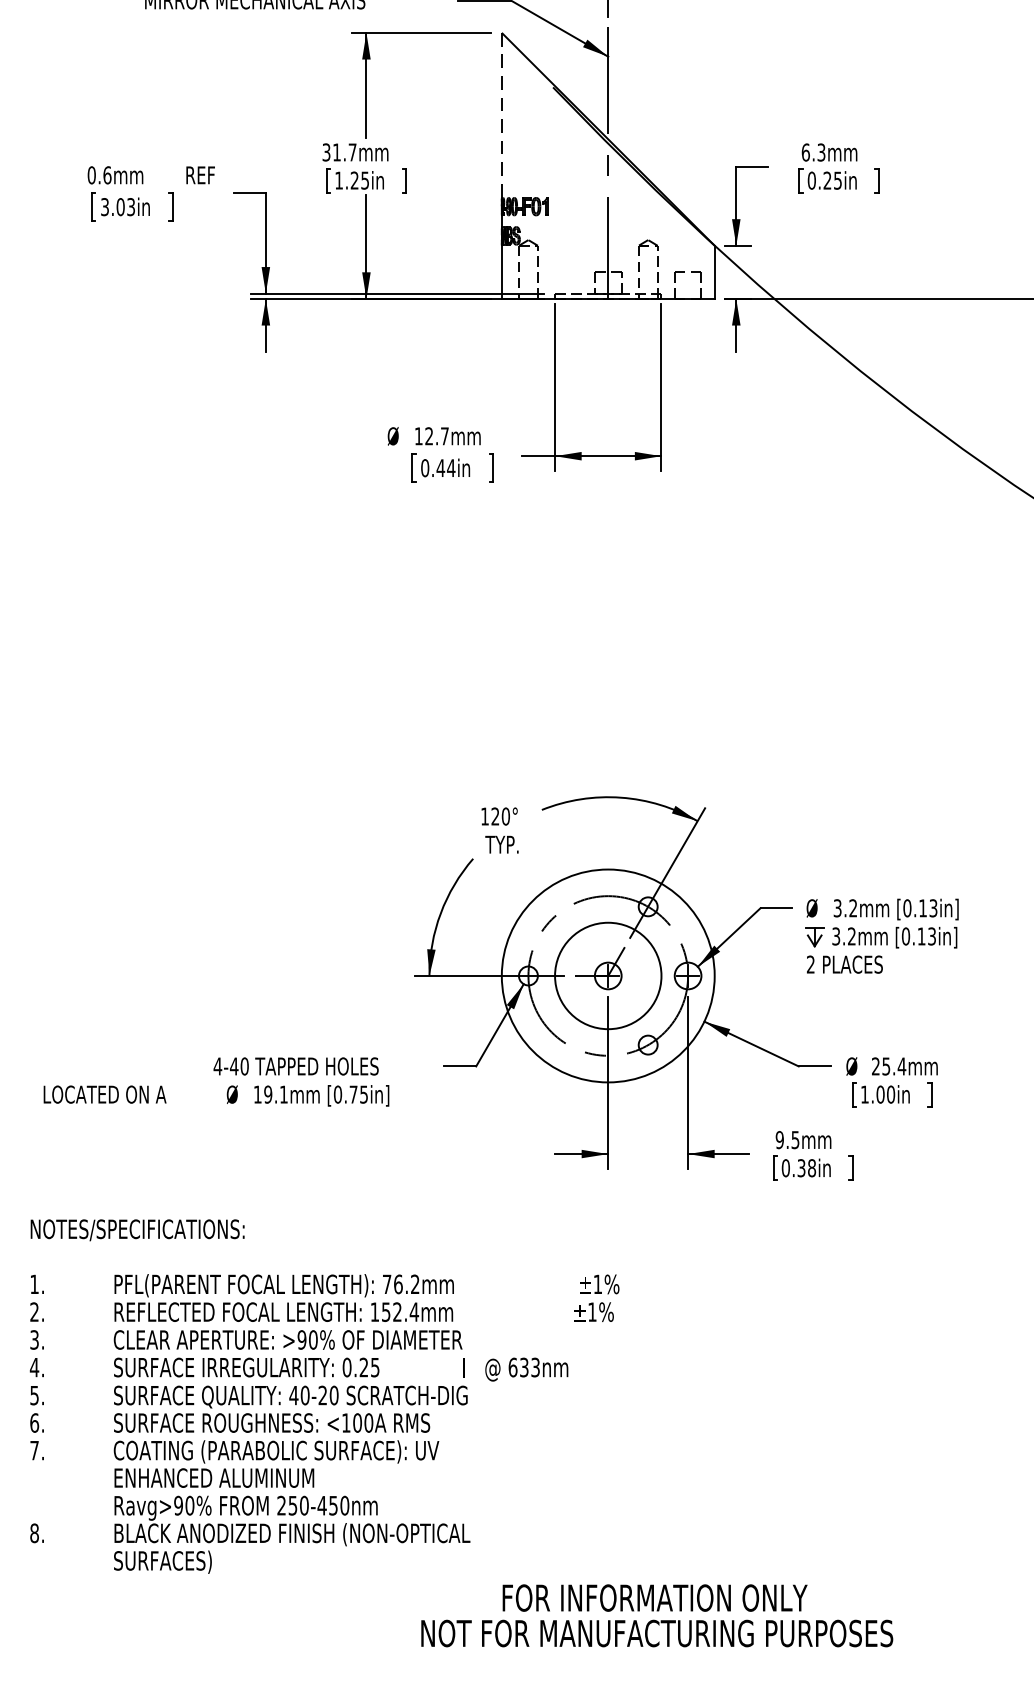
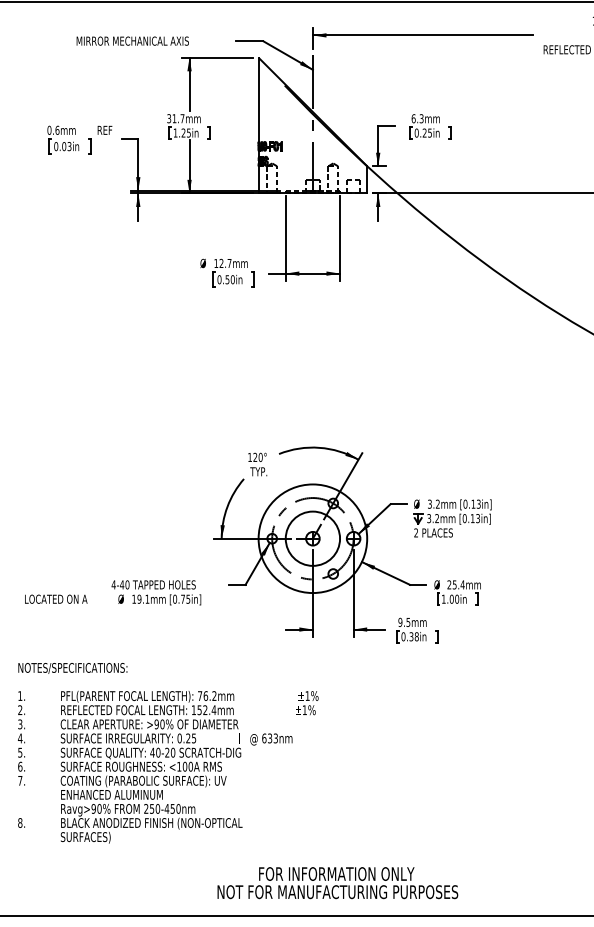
line: (501, 116) -> (258, 100), dashed -> solid
text: (105, 206) -> (56, 146), 3.03in -> 0.03in
text: (444, 467) -> (229, 279), 0.44in -> 0.50in
text: (656, 1616) -> (337, 883), moved

